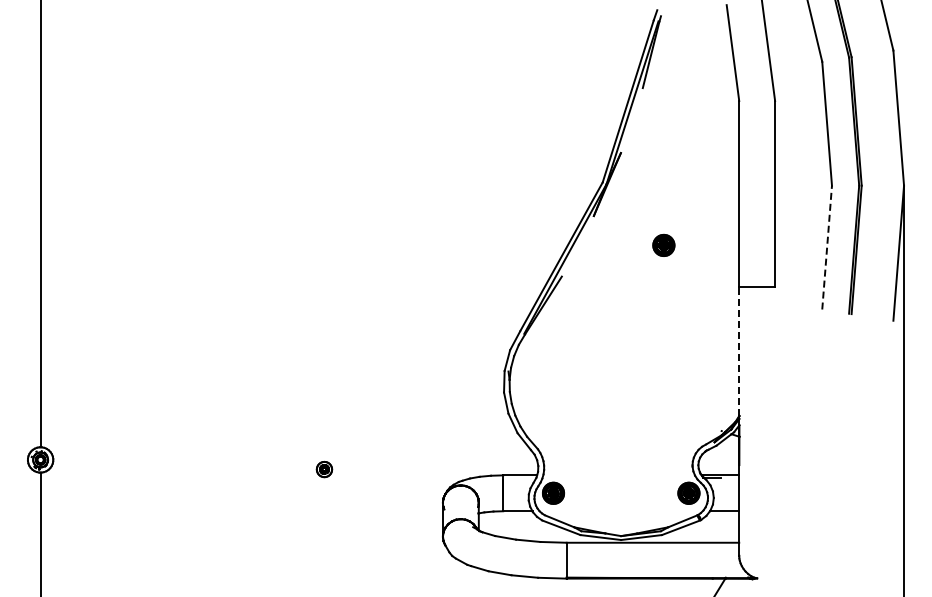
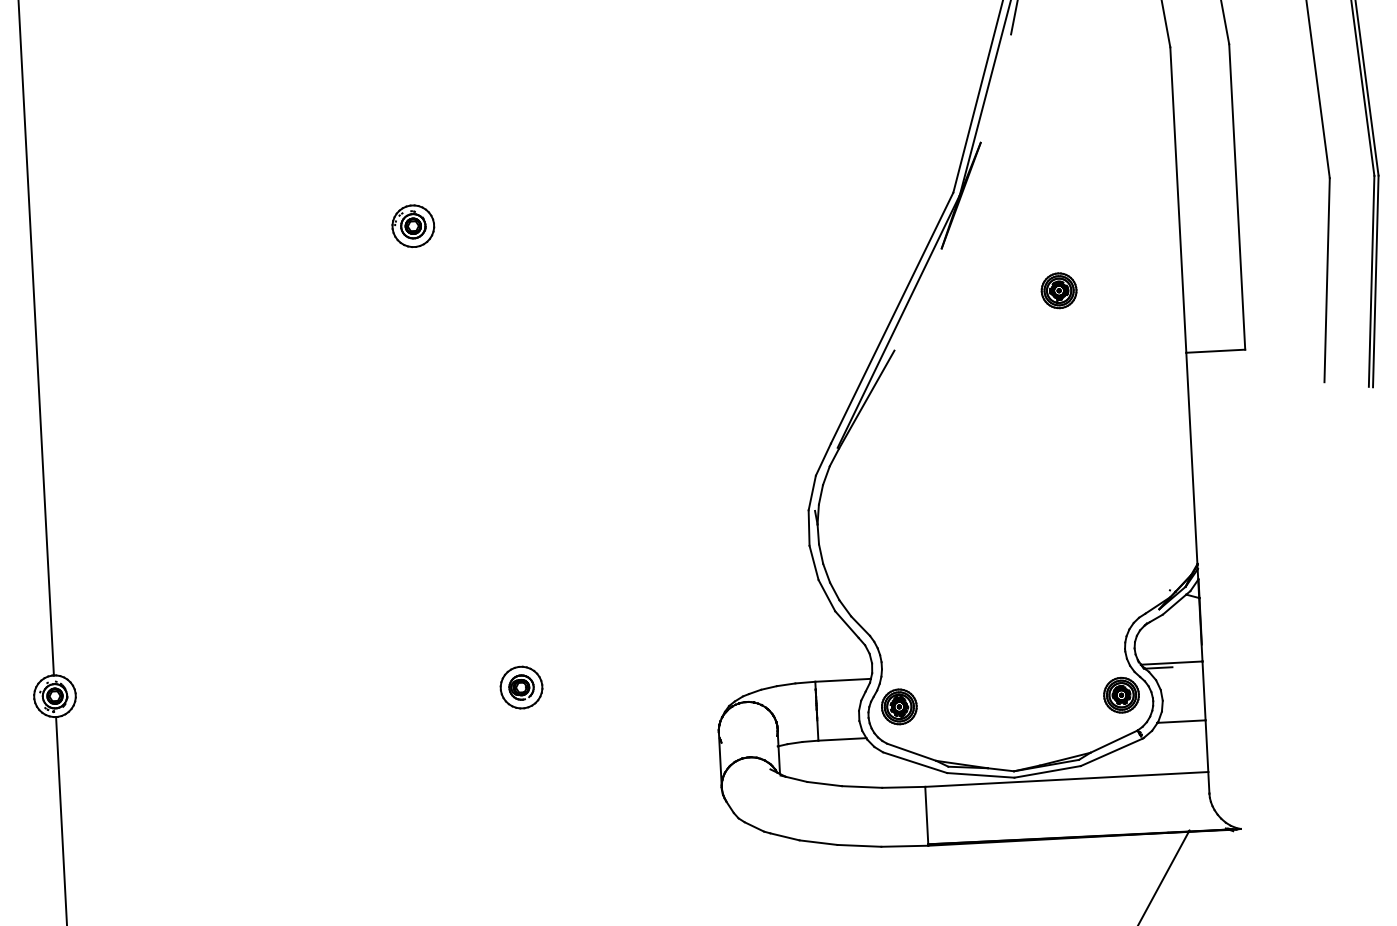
part: (272, 185) -> (411, 226), added
line: (827, 247) -> (1327, 280), dashed -> solid
line: (739, 351) -> (1192, 458), dashed -> solid
part: (324, 469) -> (521, 687), size x1.67

